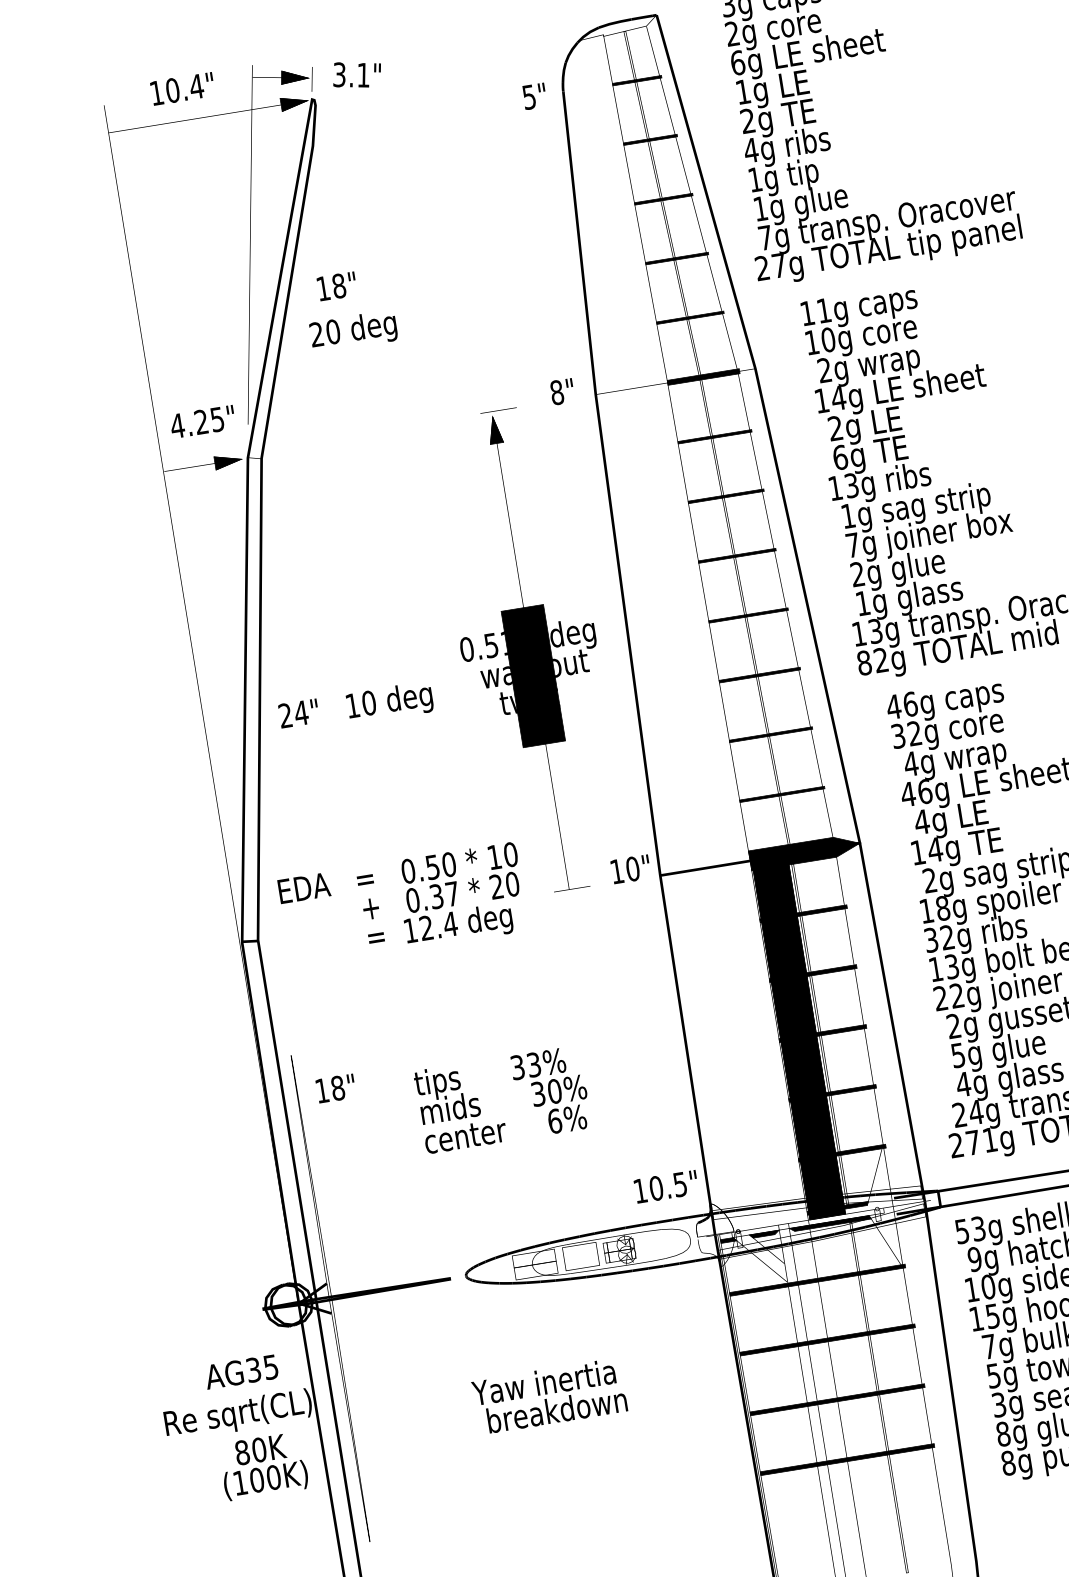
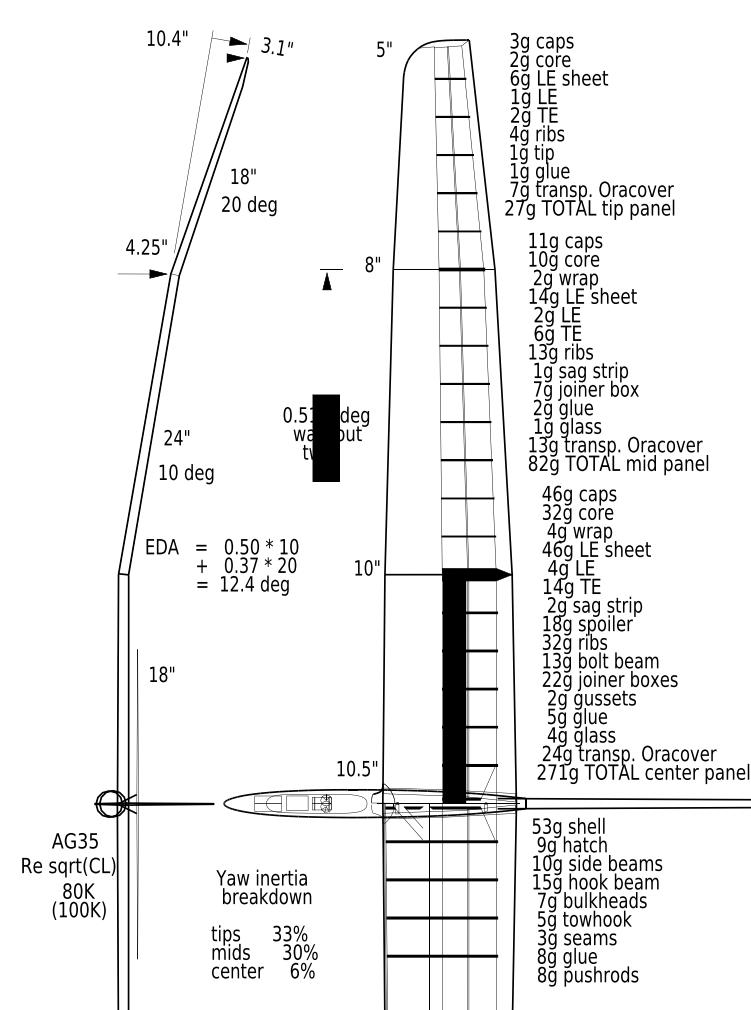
text: (535, 96) -> (384, 49), moved
text: (390, 703) -> (186, 474), moved
text: (502, 1098) -> (264, 951), moved

